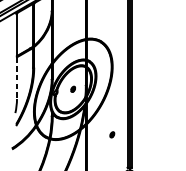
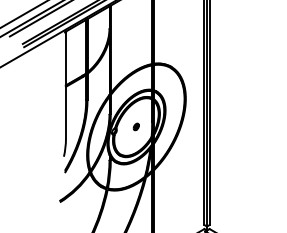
line: (16, 78) -> (65, 113), dashed -> solid
part: (111, 134) -> (184, 183), removed

